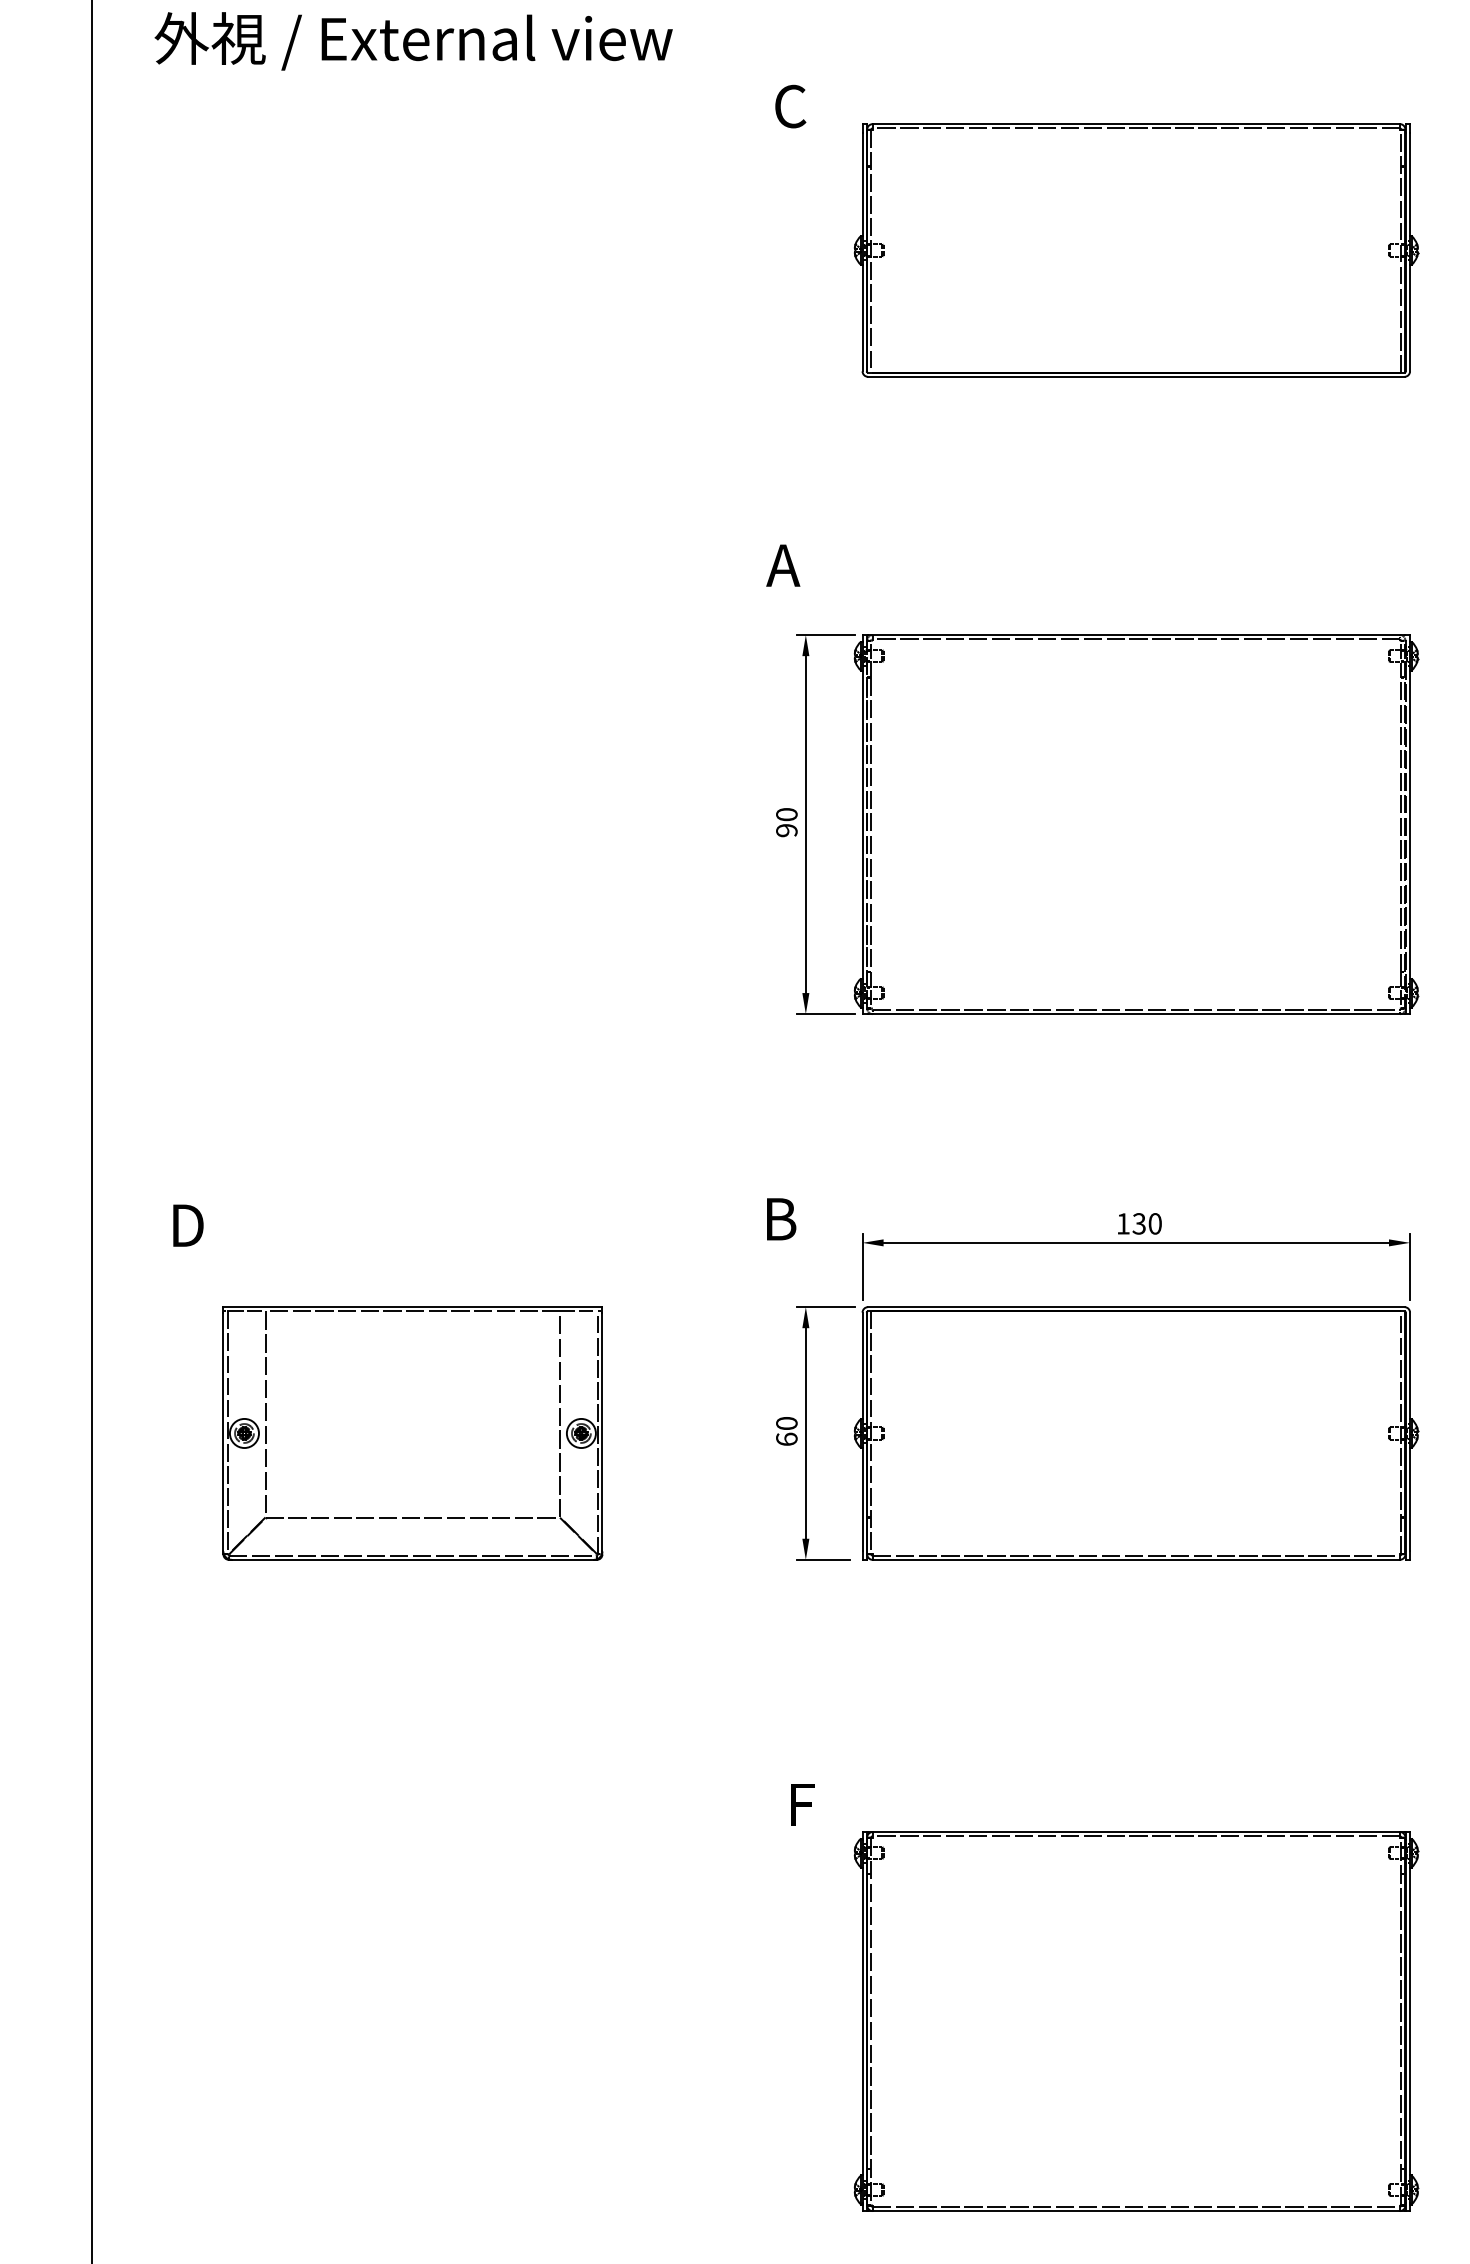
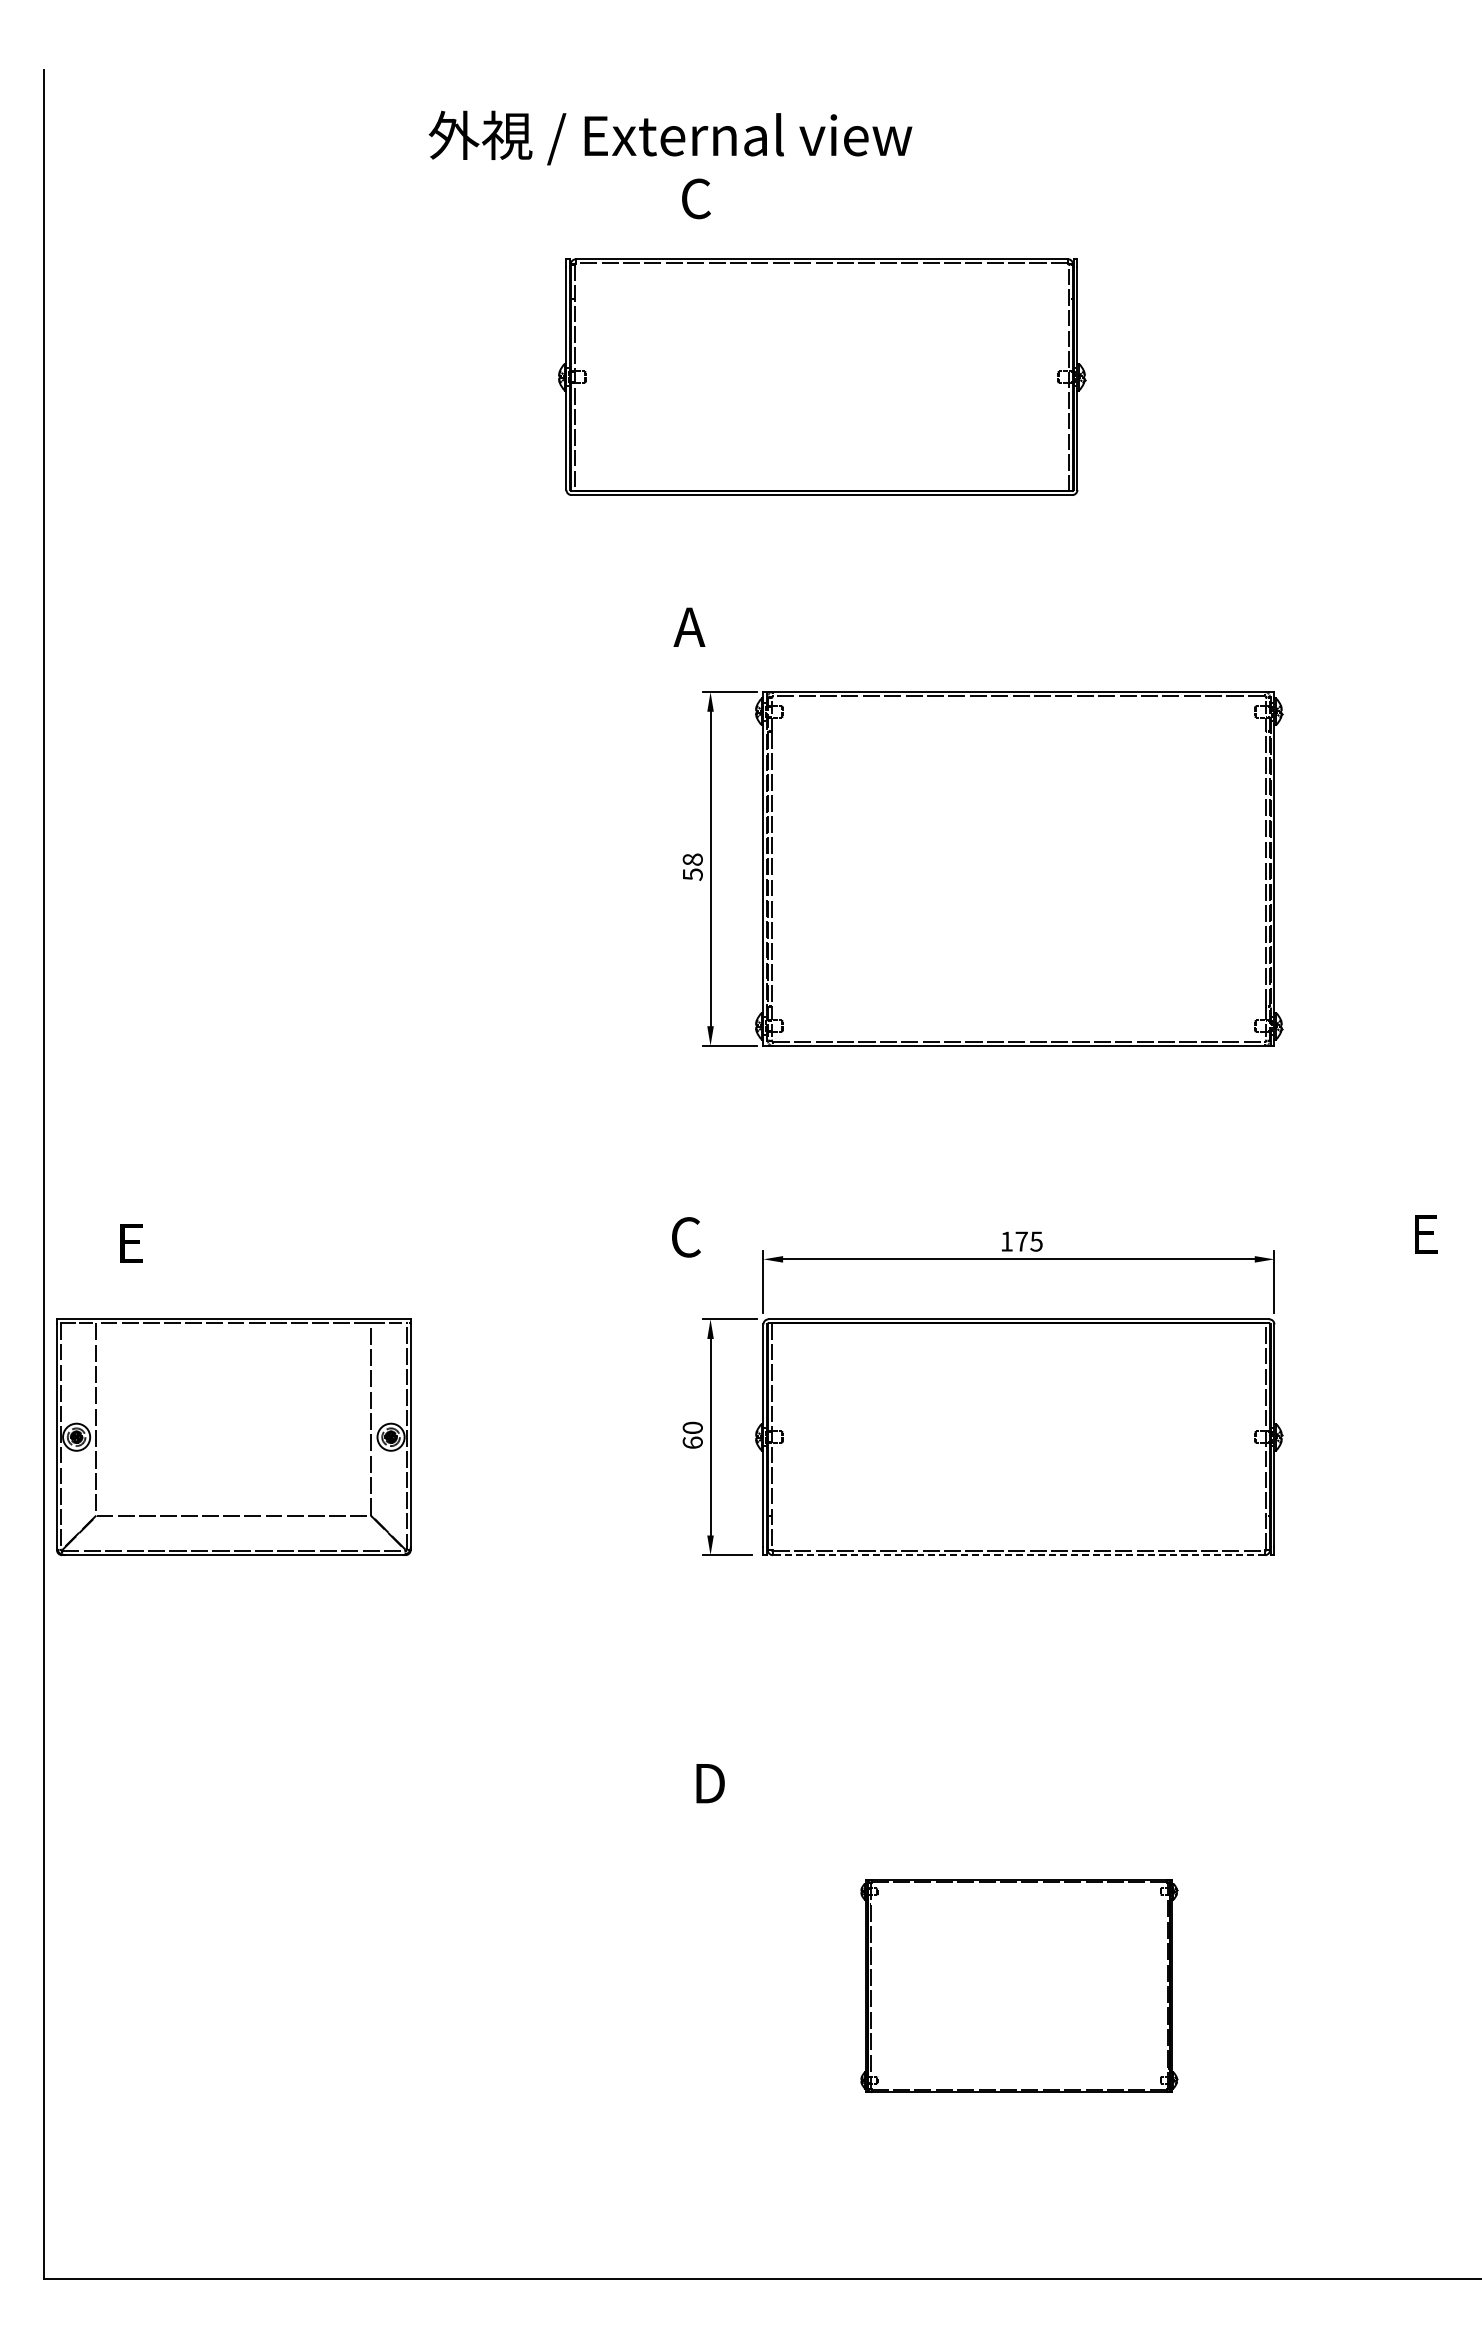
text: (413, 40) -> (670, 137), moved
part: (1136, 249) -> (822, 376), moved
text: (786, 821) -> (692, 866), 90 -> 58
text: (780, 1219) -> (686, 1237), B -> C
text: (1146, 1223) -> (1028, 1241), 130 -> 175
text: (188, 1224) -> (134, 1242), D -> E
part: (412, 1432) -> (233, 1436), moved
line: (1135, 1560) -> (1018, 1555), solid -> dashed
text: (805, 1804) -> (710, 1783), F -> D
part: (1136, 2020) -> (1019, 1985), size x0.6

